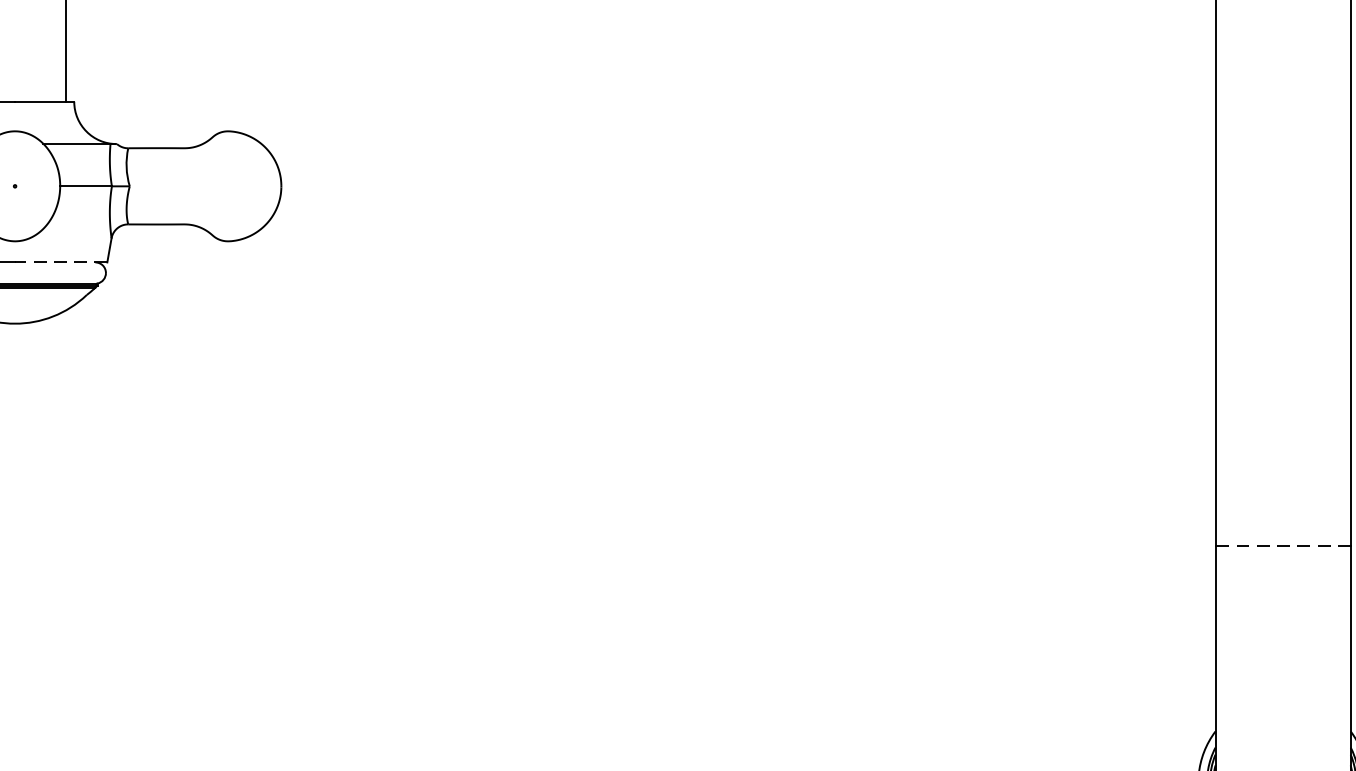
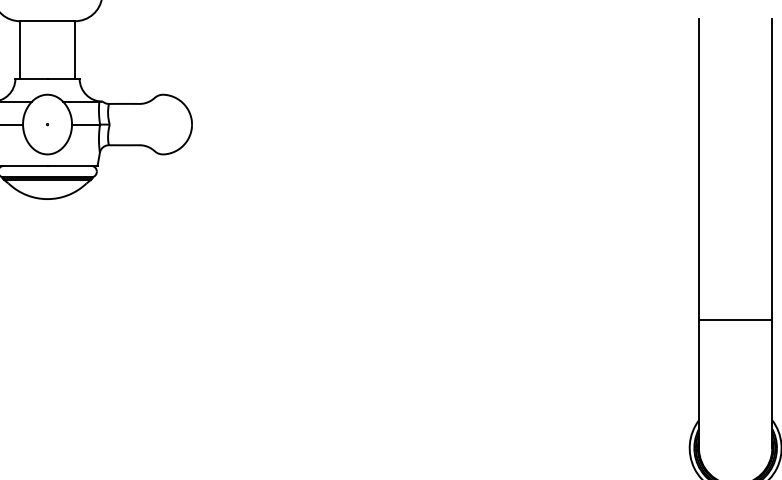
line: (61, 261) -> (72, 165), dashed -> solid
line: (1282, 545) -> (735, 319), dashed -> solid

